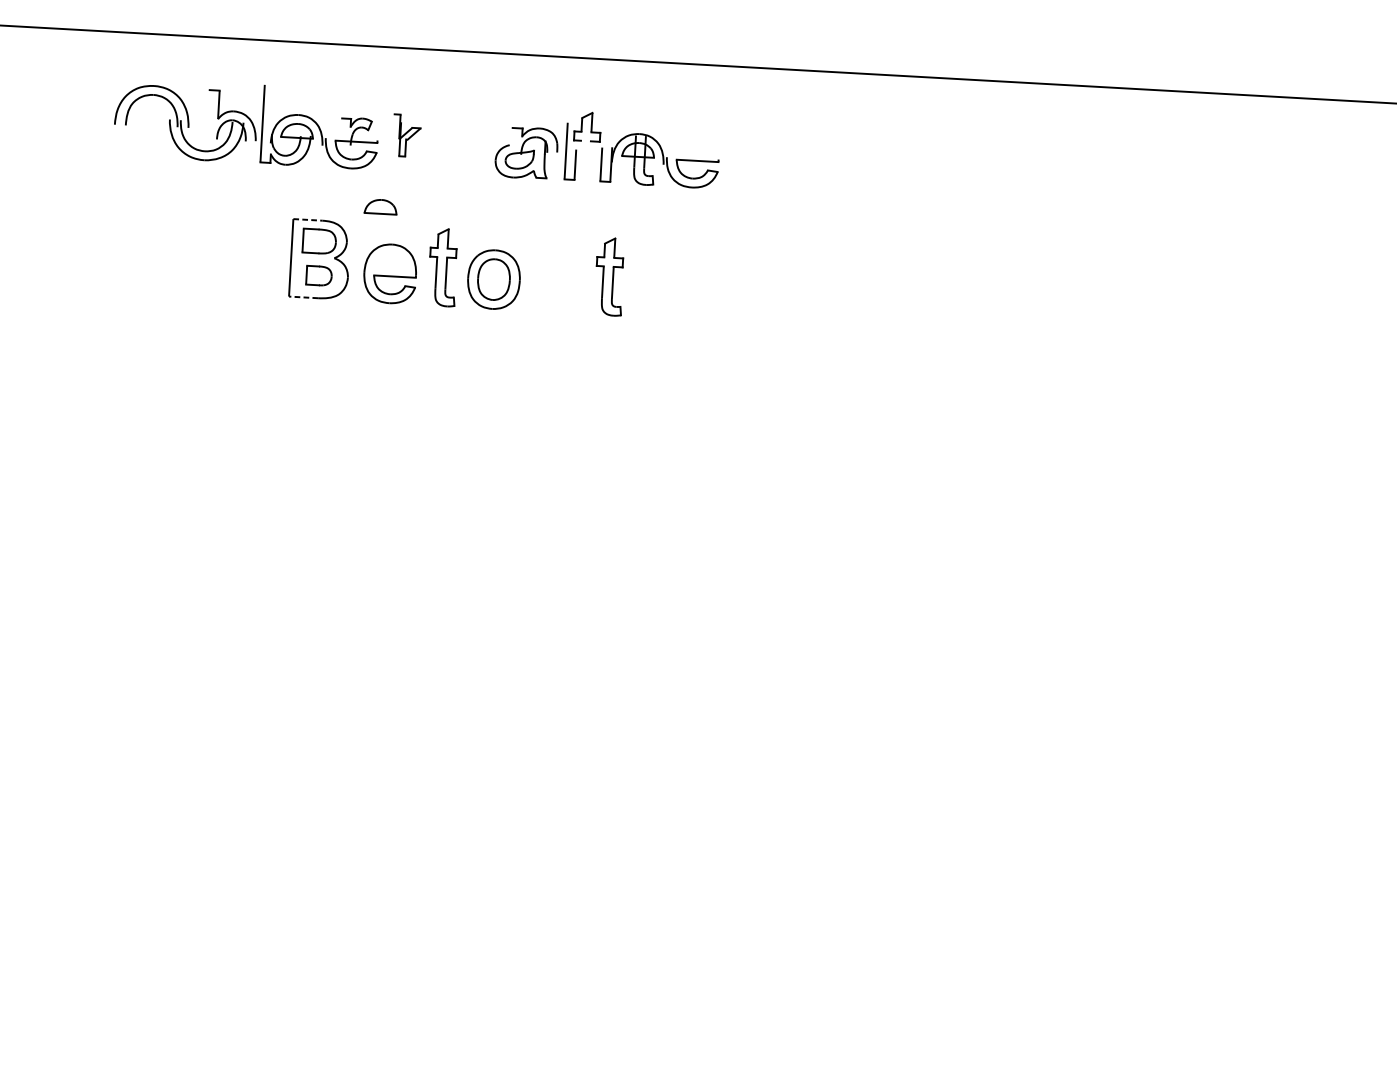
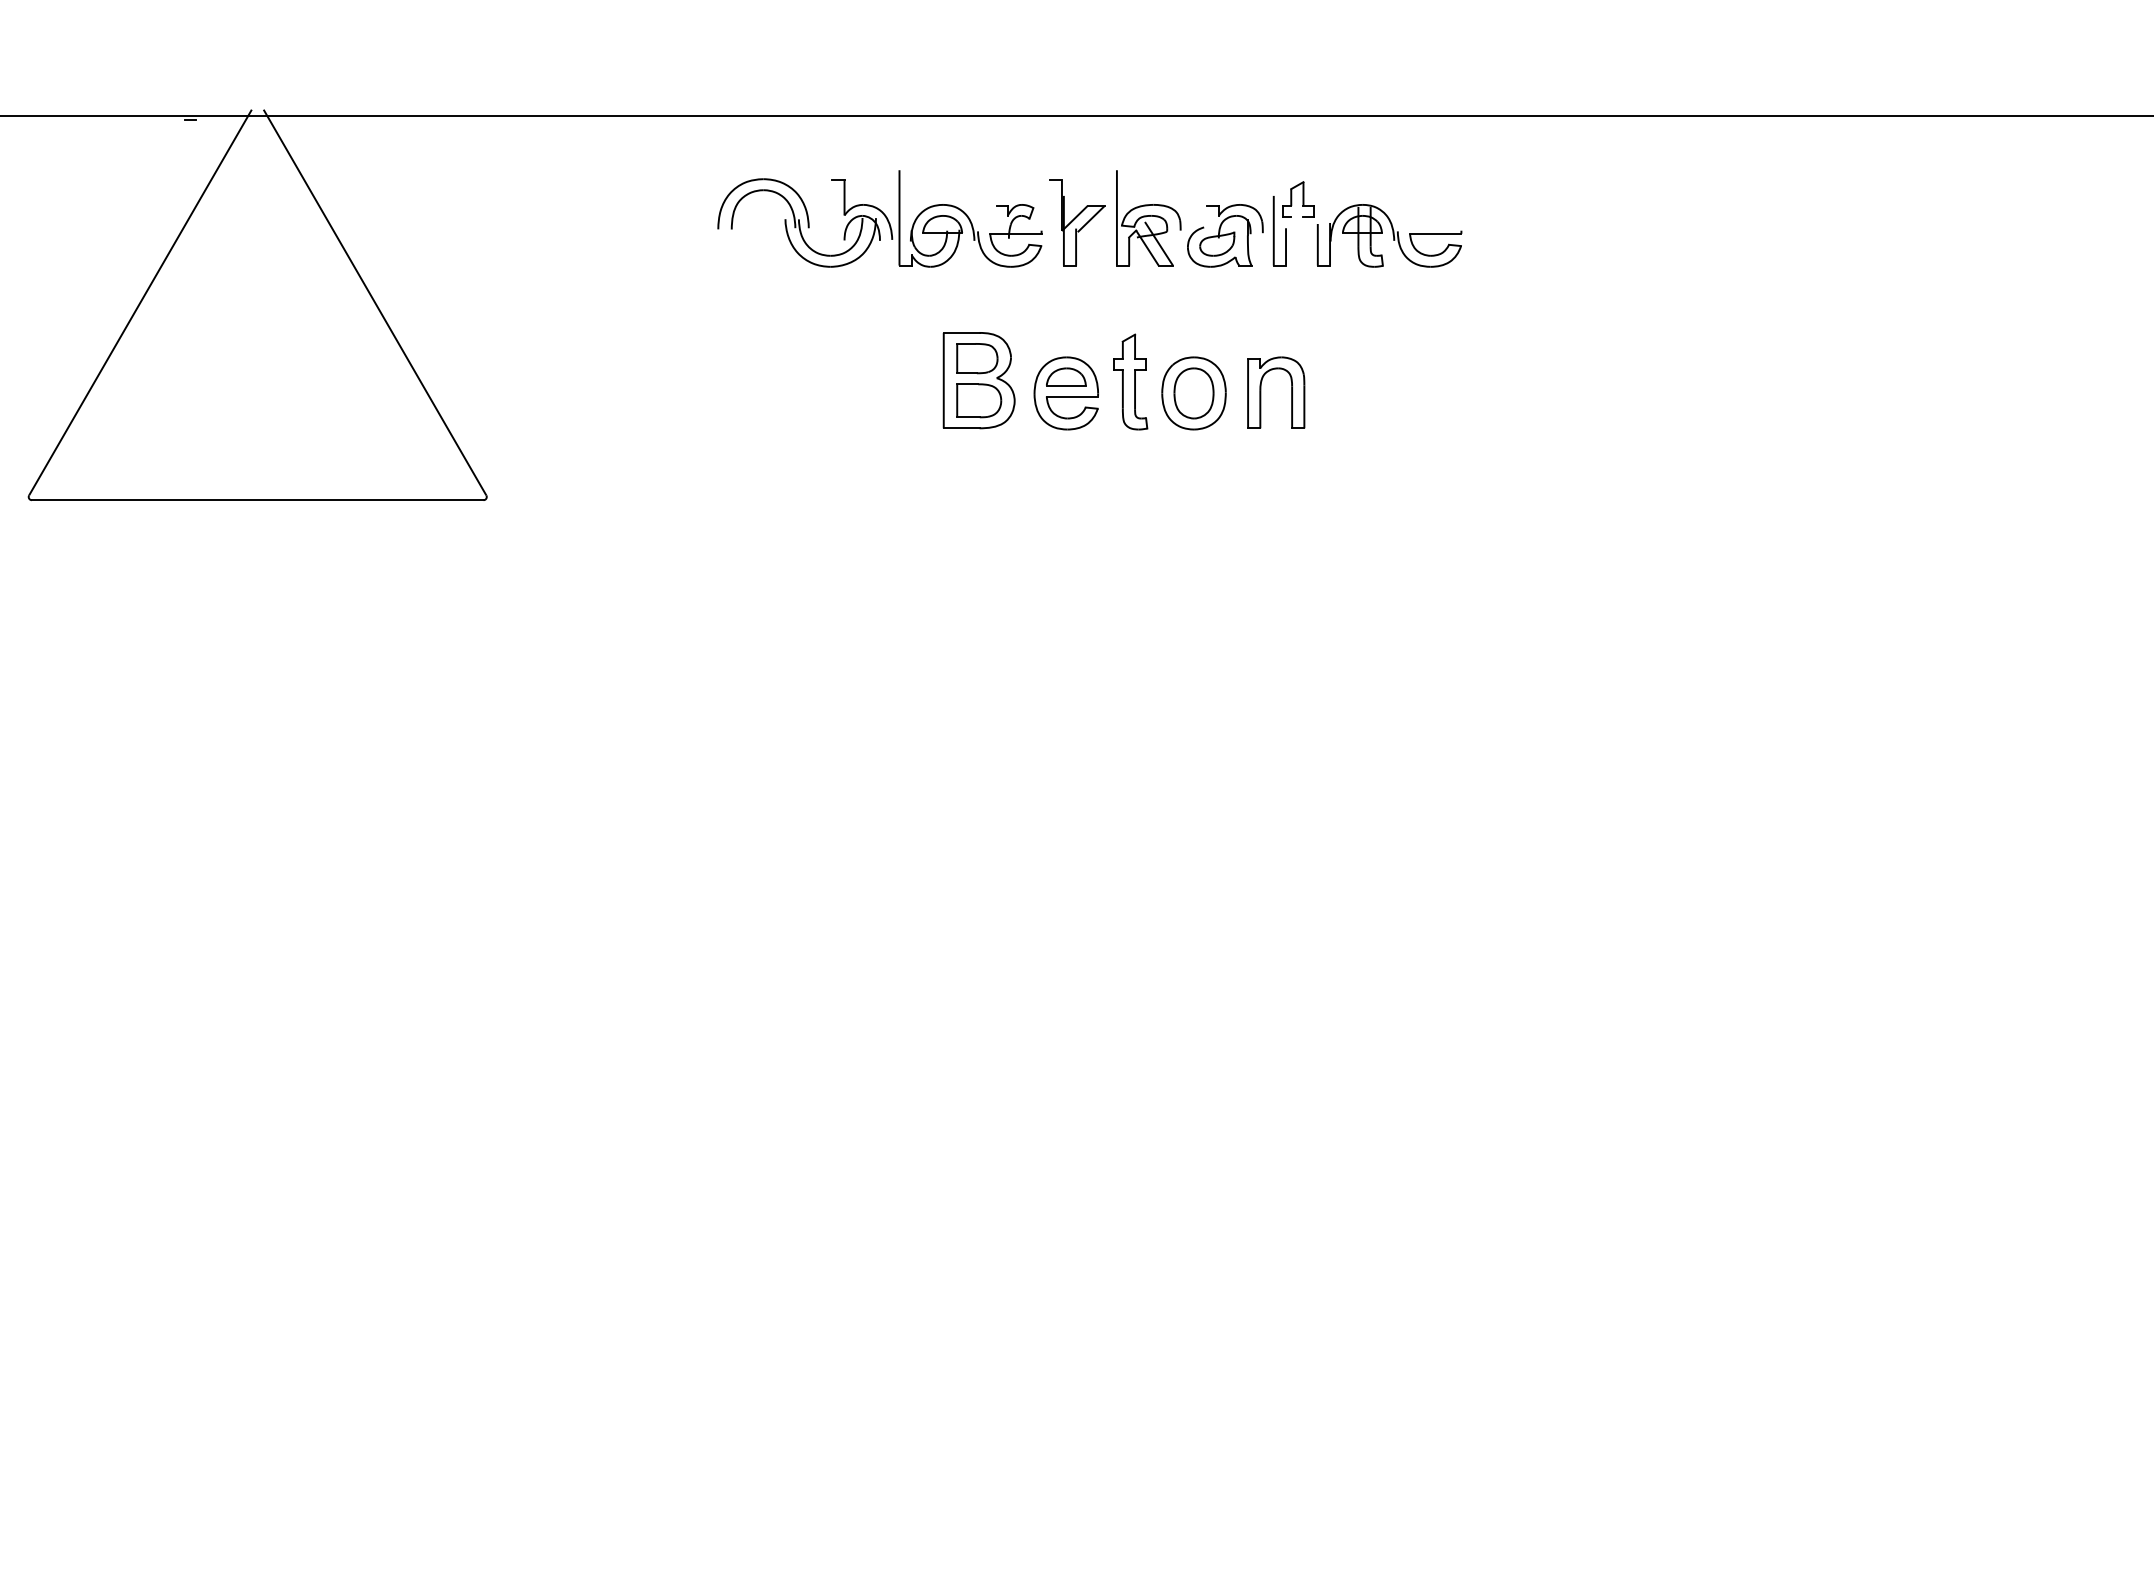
part: (407, 135) -> (1077, 222), size x1.67
part: (464, 135) -> (1148, 218), added
part: (381, 206) -> (1066, 376), moved
line: (307, 219) -> (961, 332), dashed -> solid
part: (319, 275) -> (979, 400), size x1.43
part: (609, 276) -> (1335, 381), removed
part: (548, 281) -> (1261, 392), added
line: (303, 297) -> (961, 428), dashed -> solid

